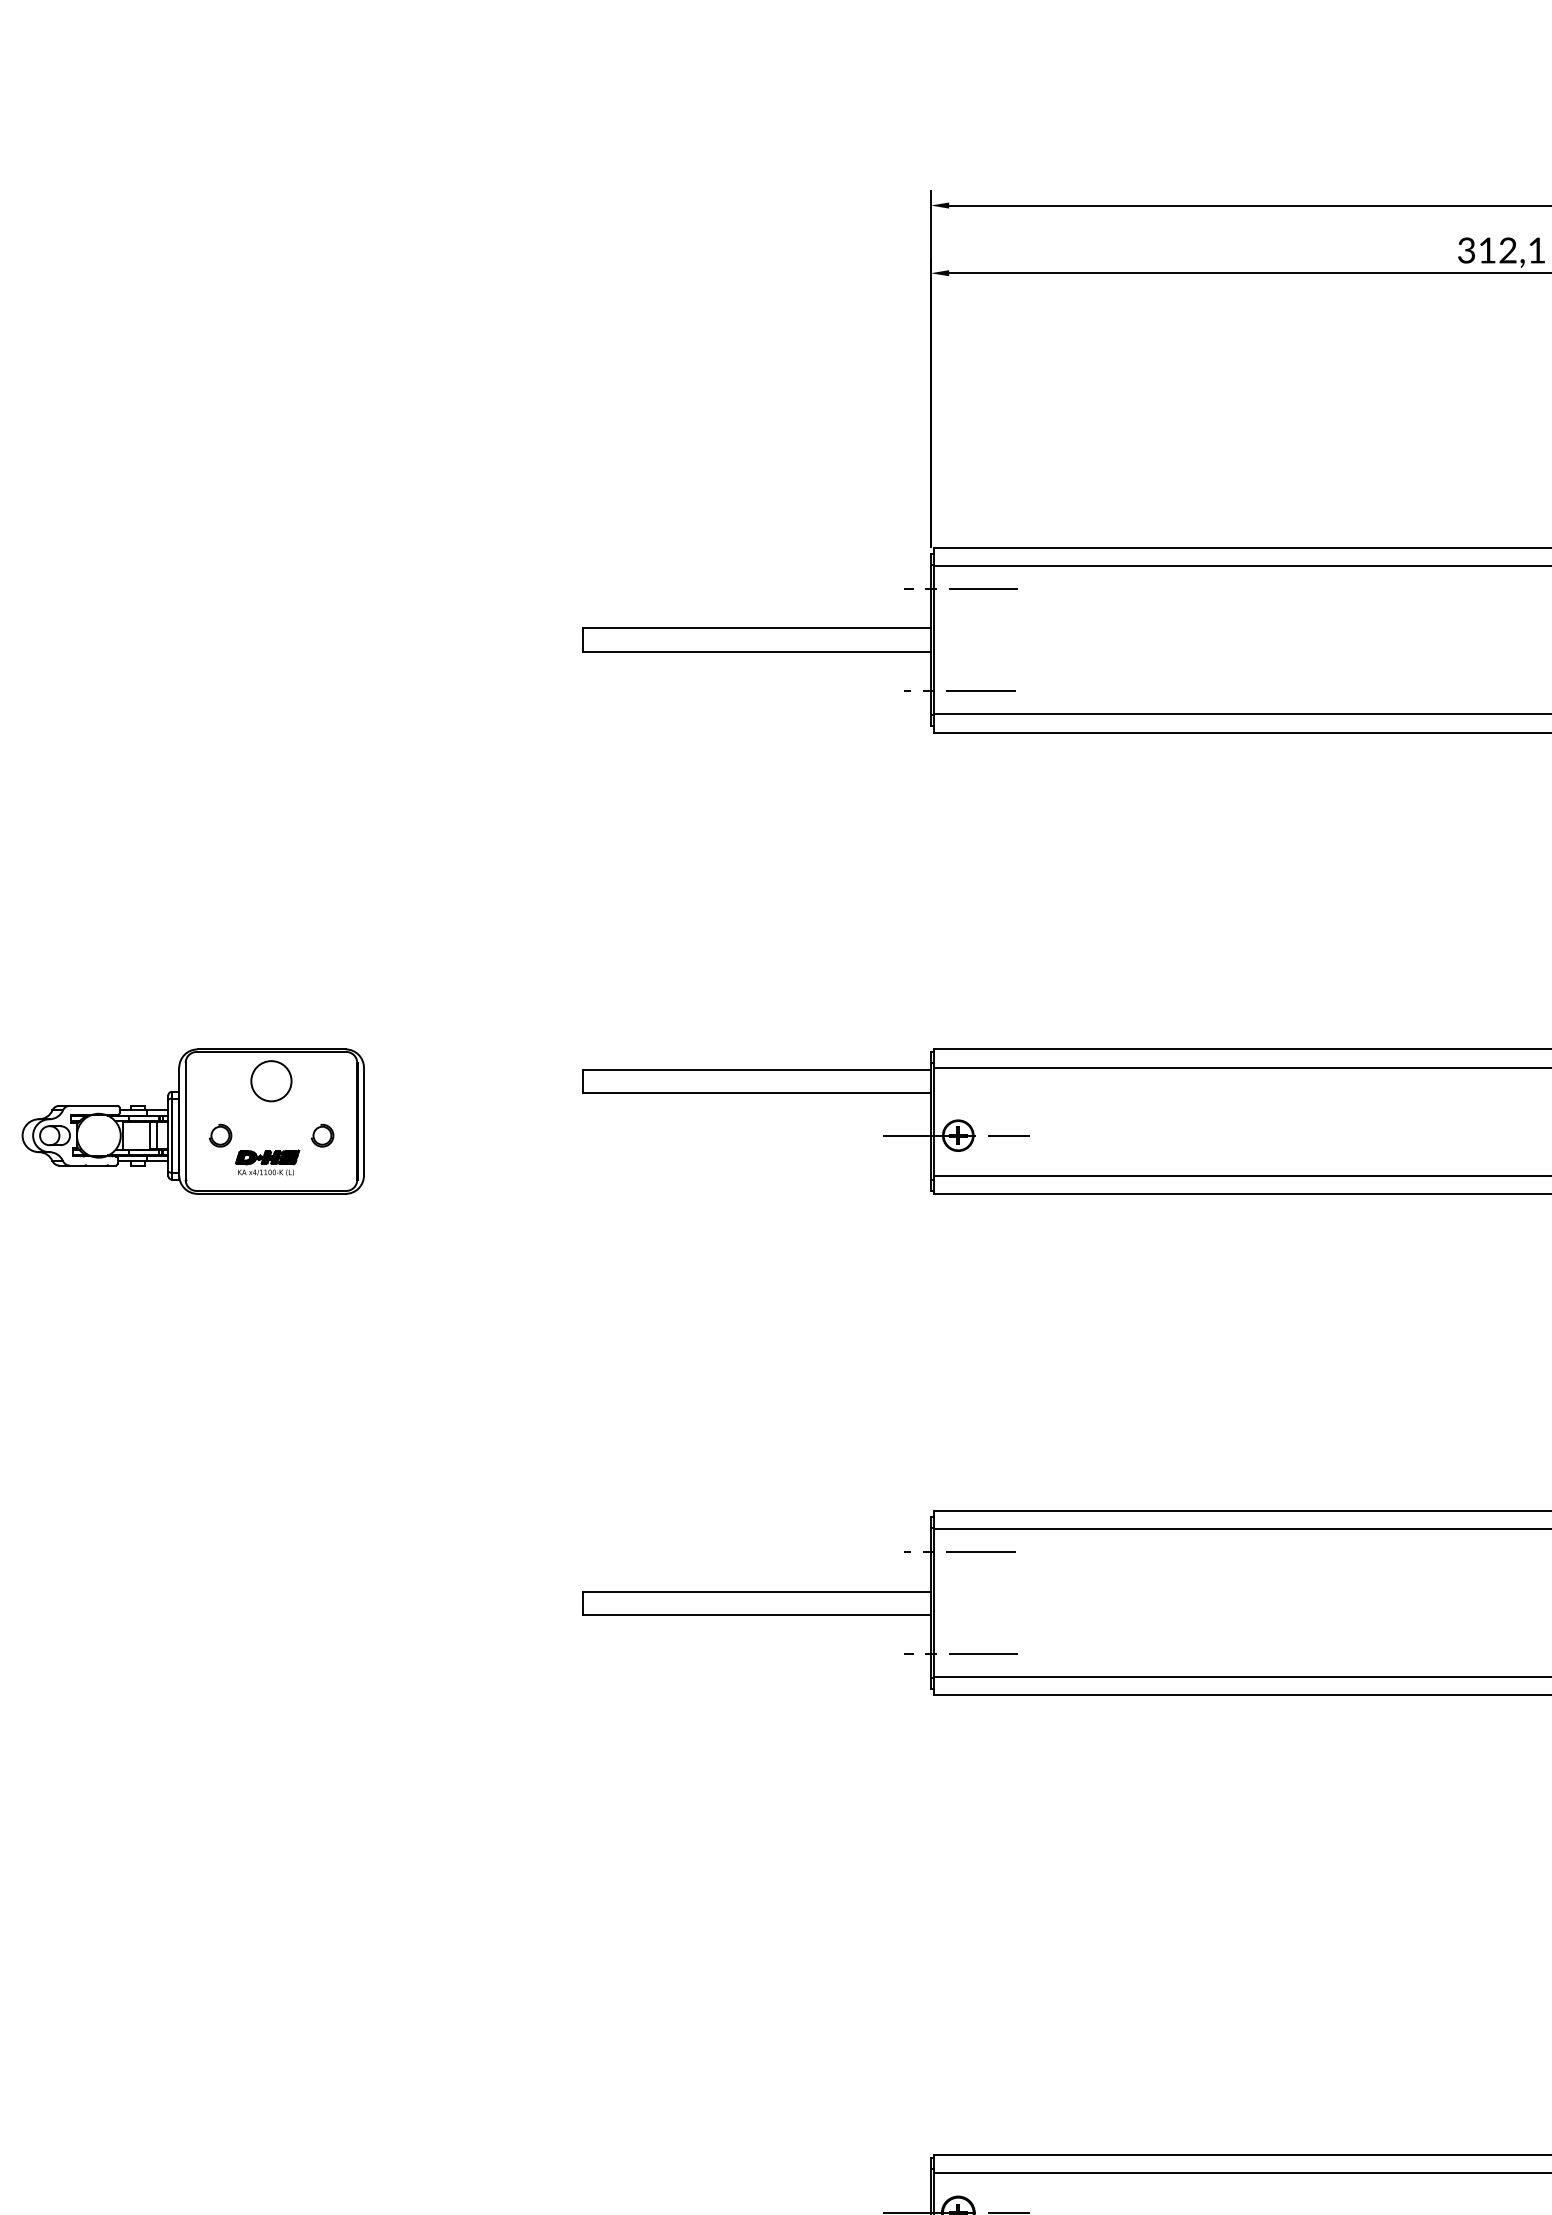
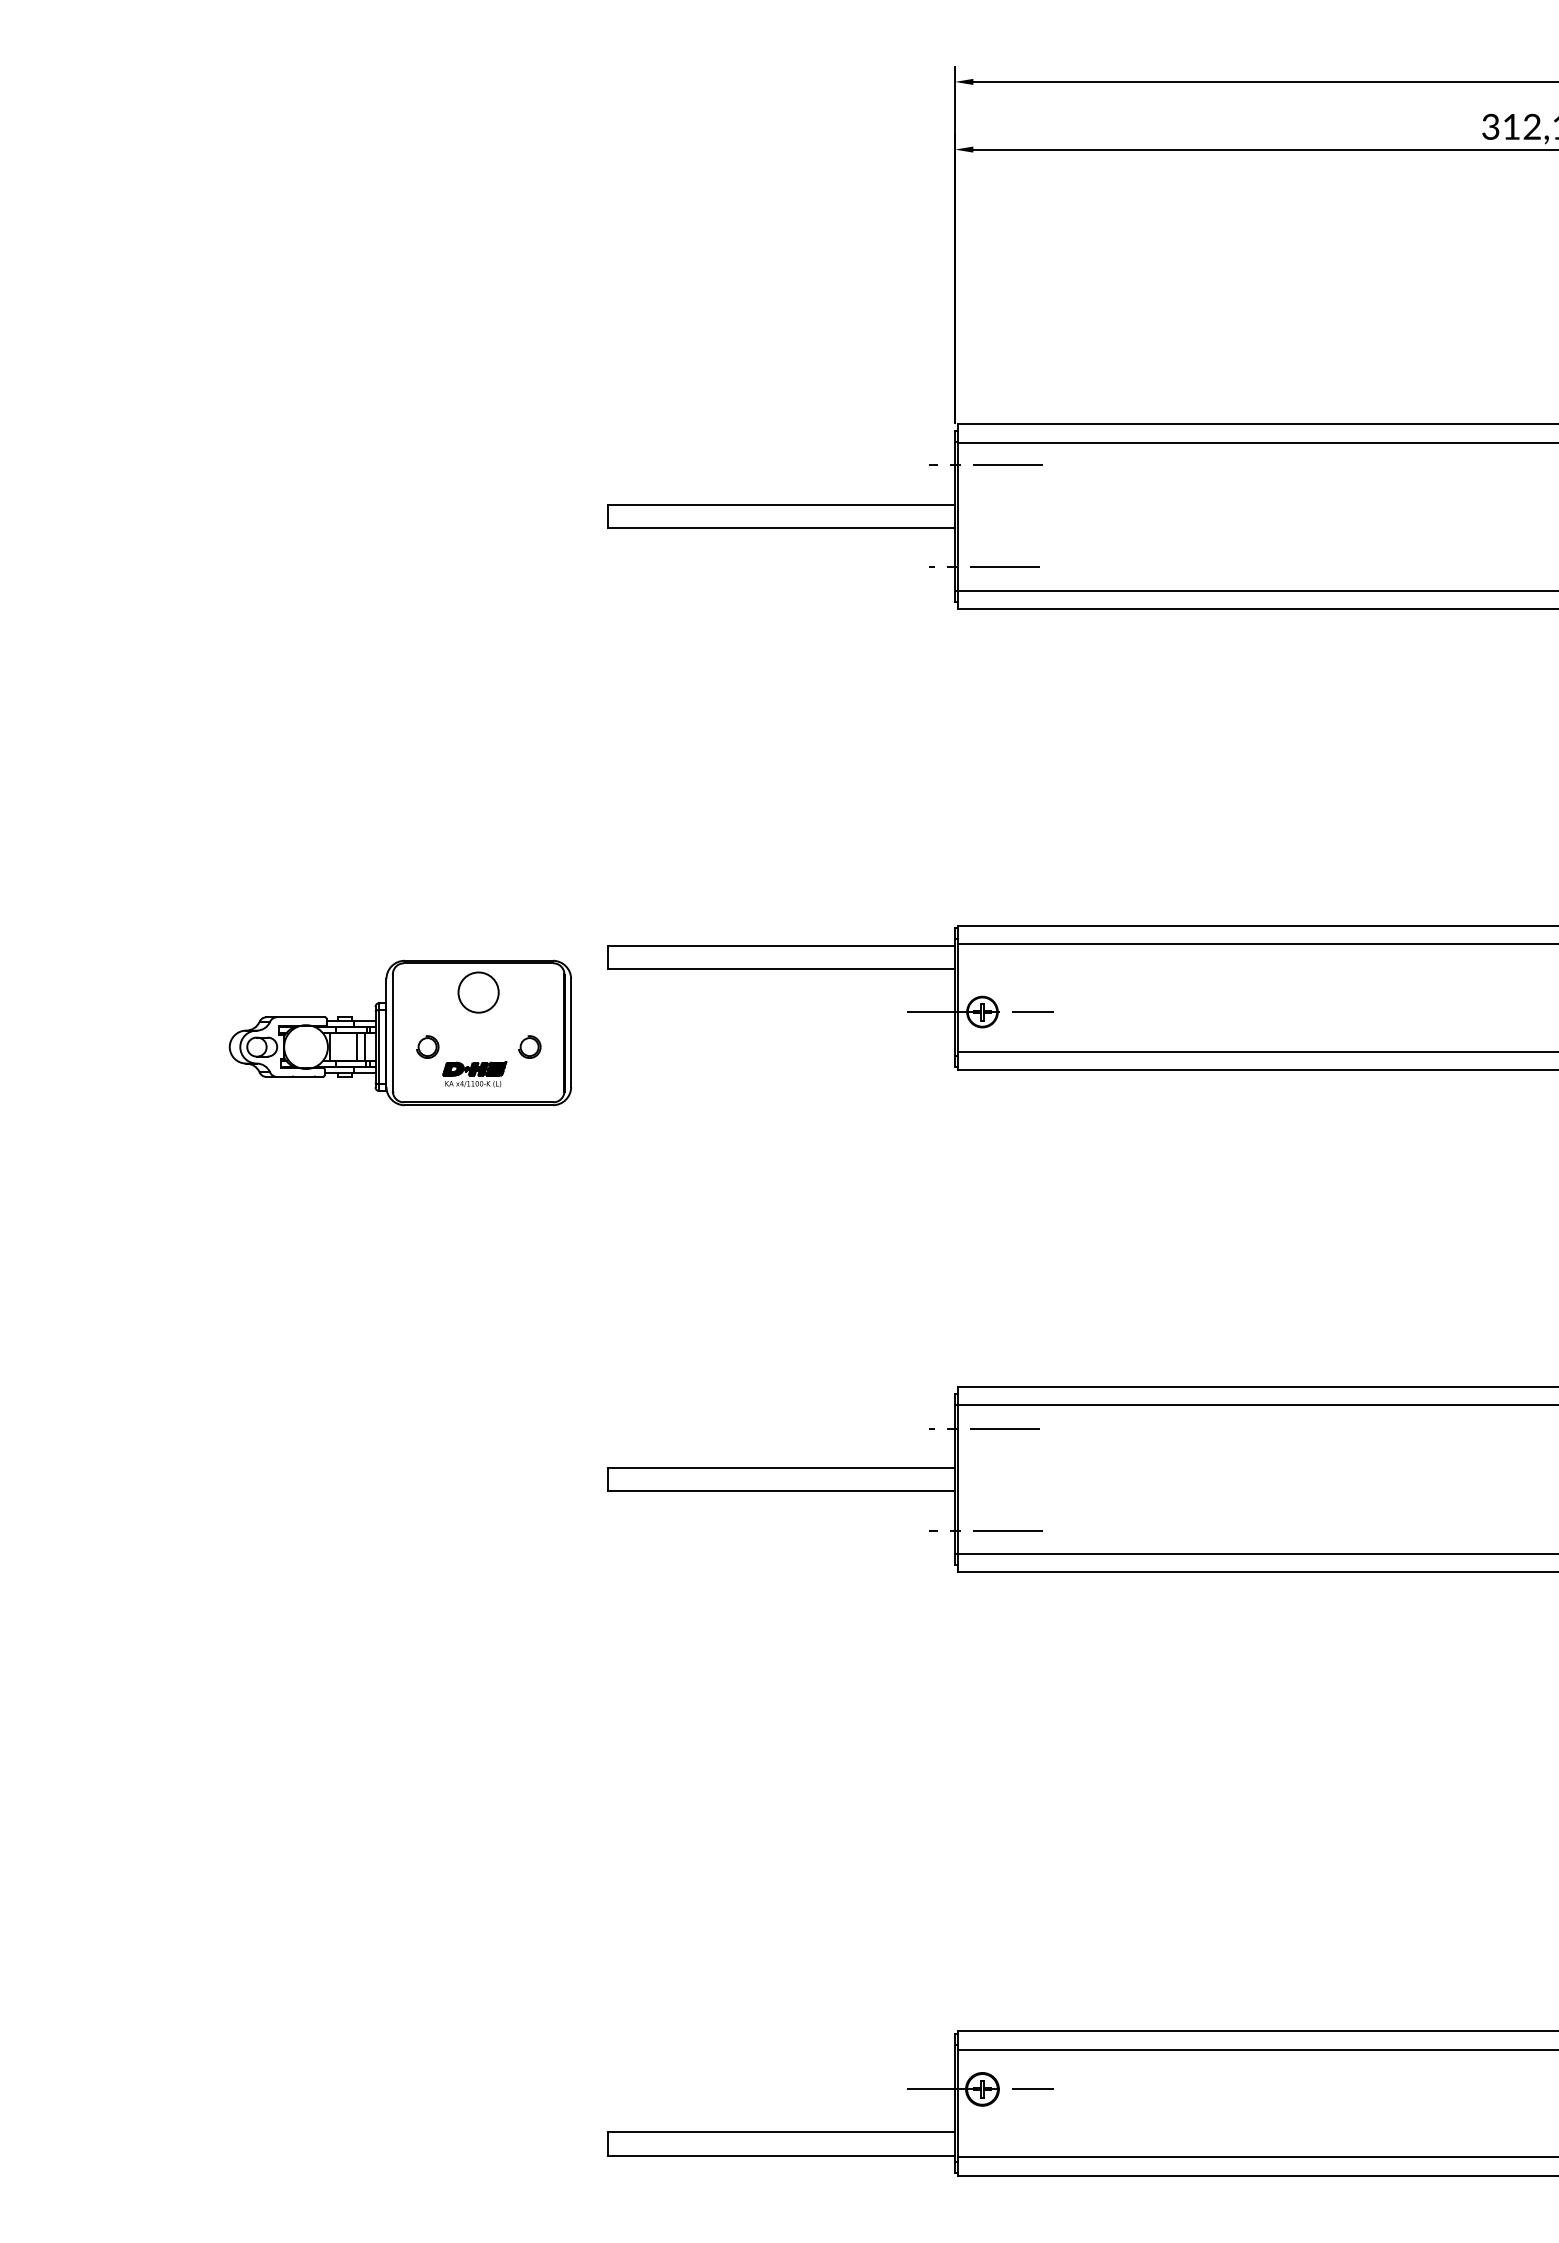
part: (192, 1121) -> (399, 1032), moved

